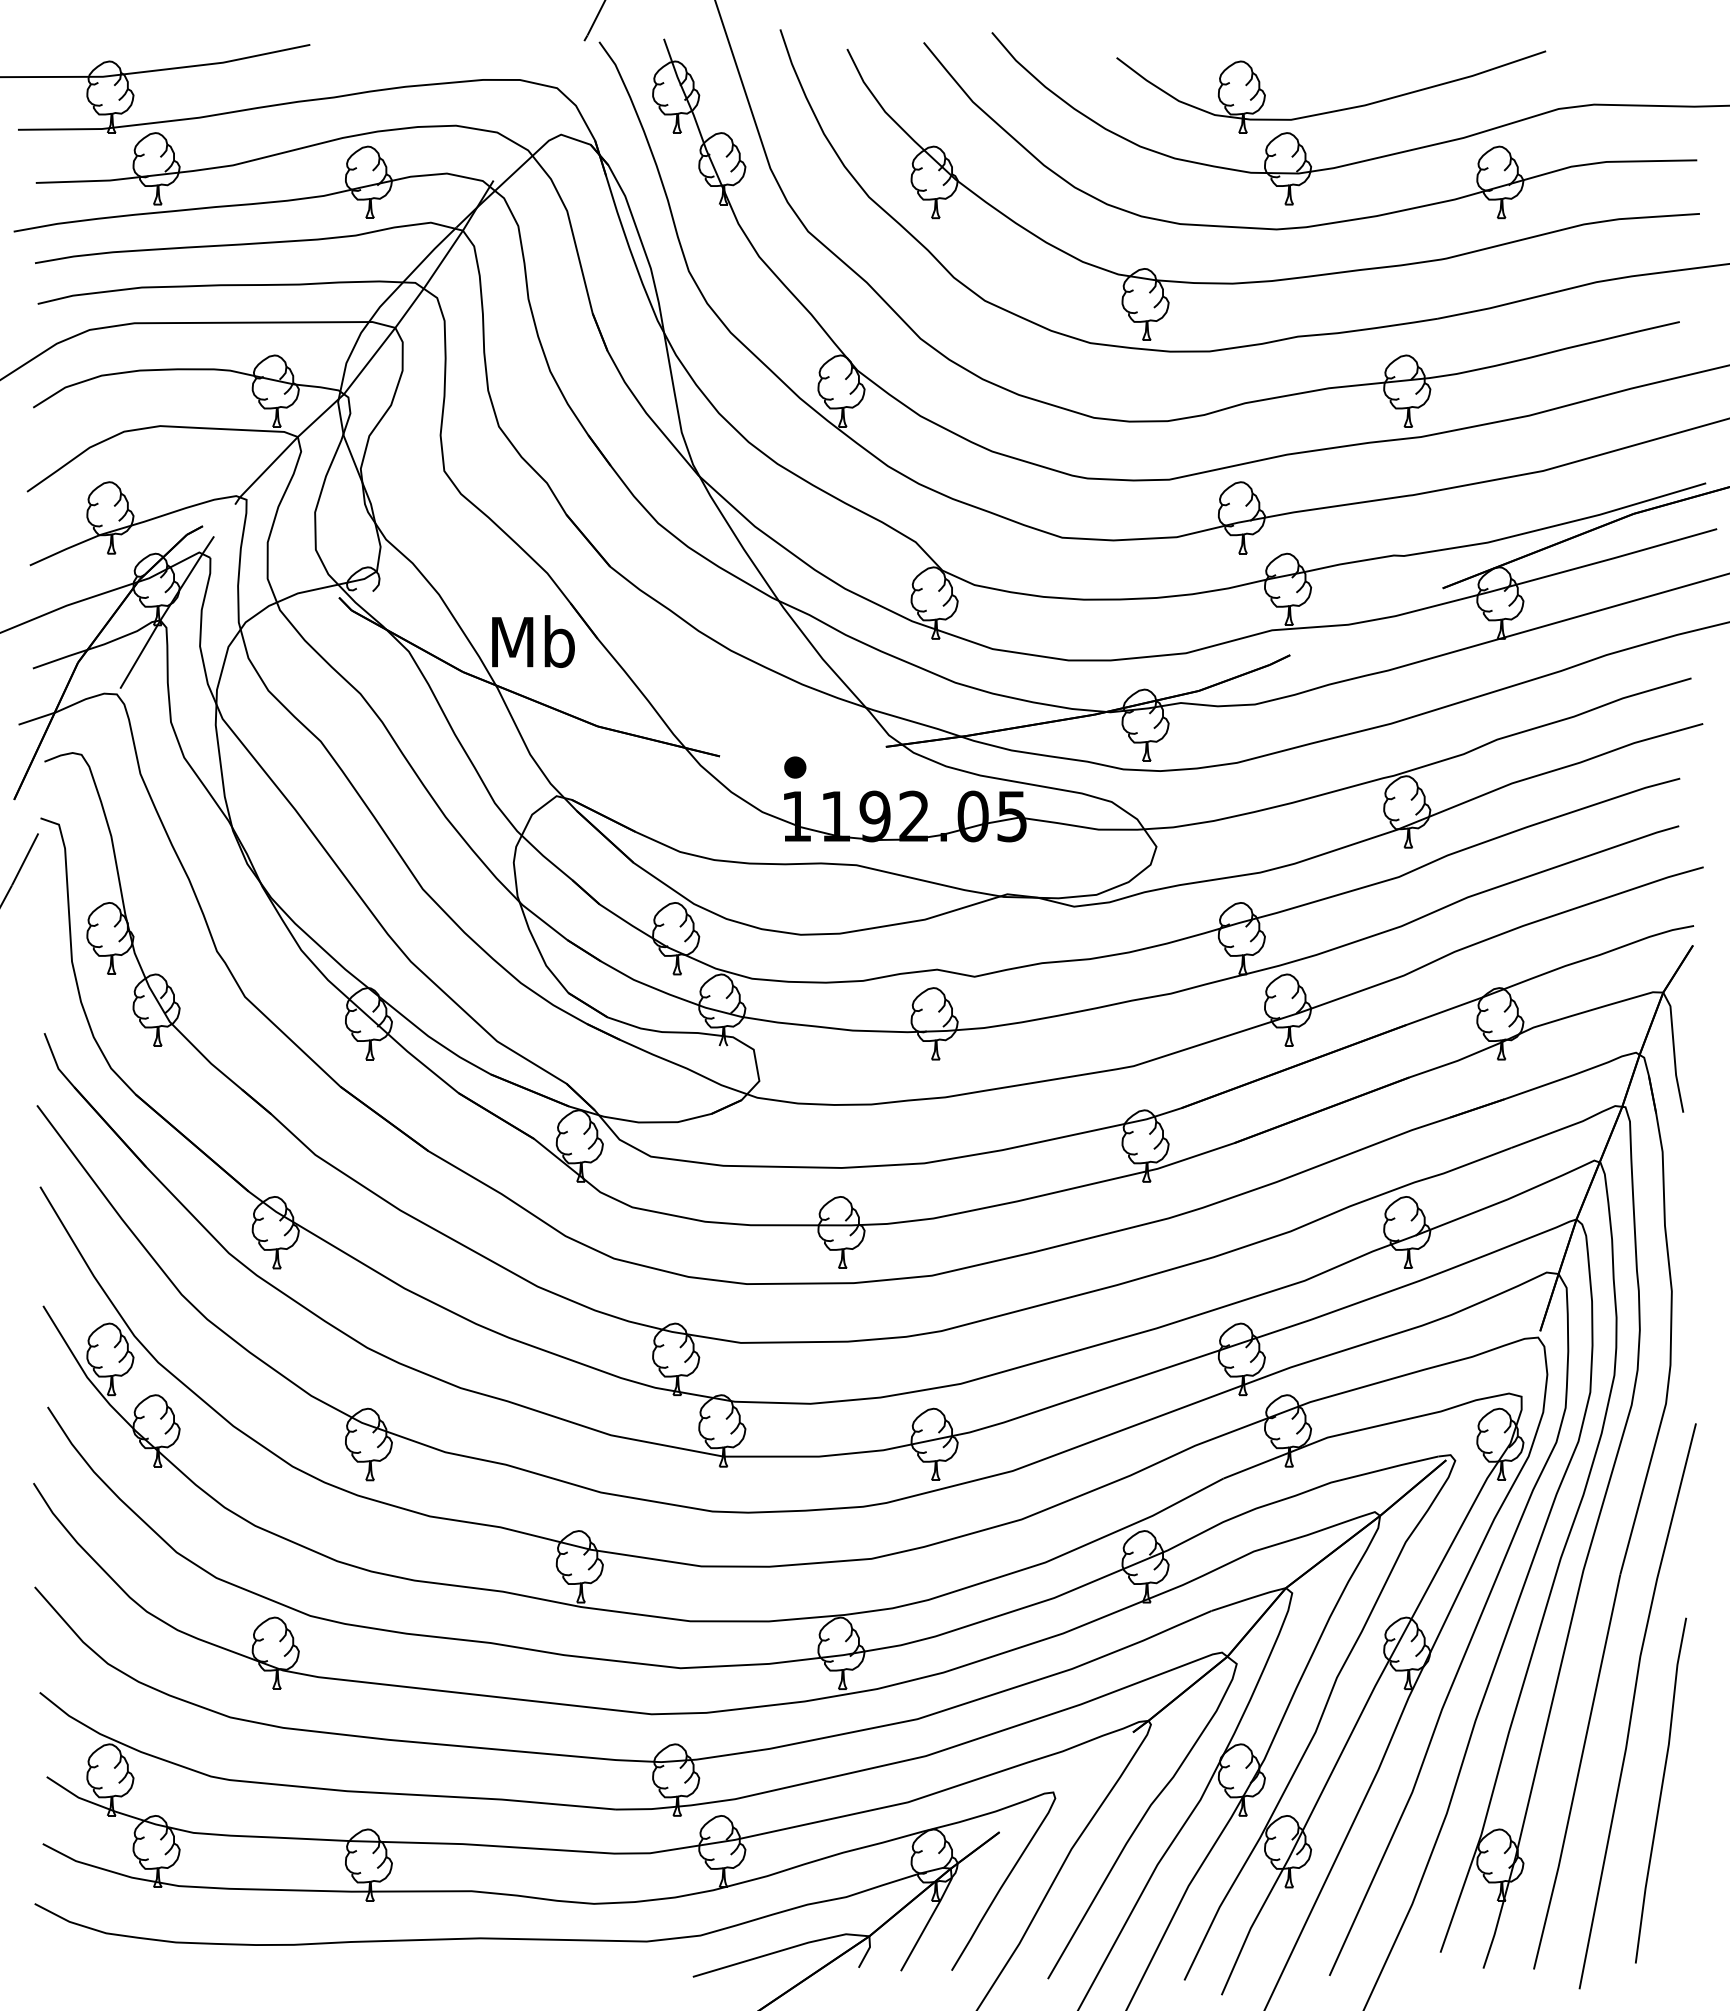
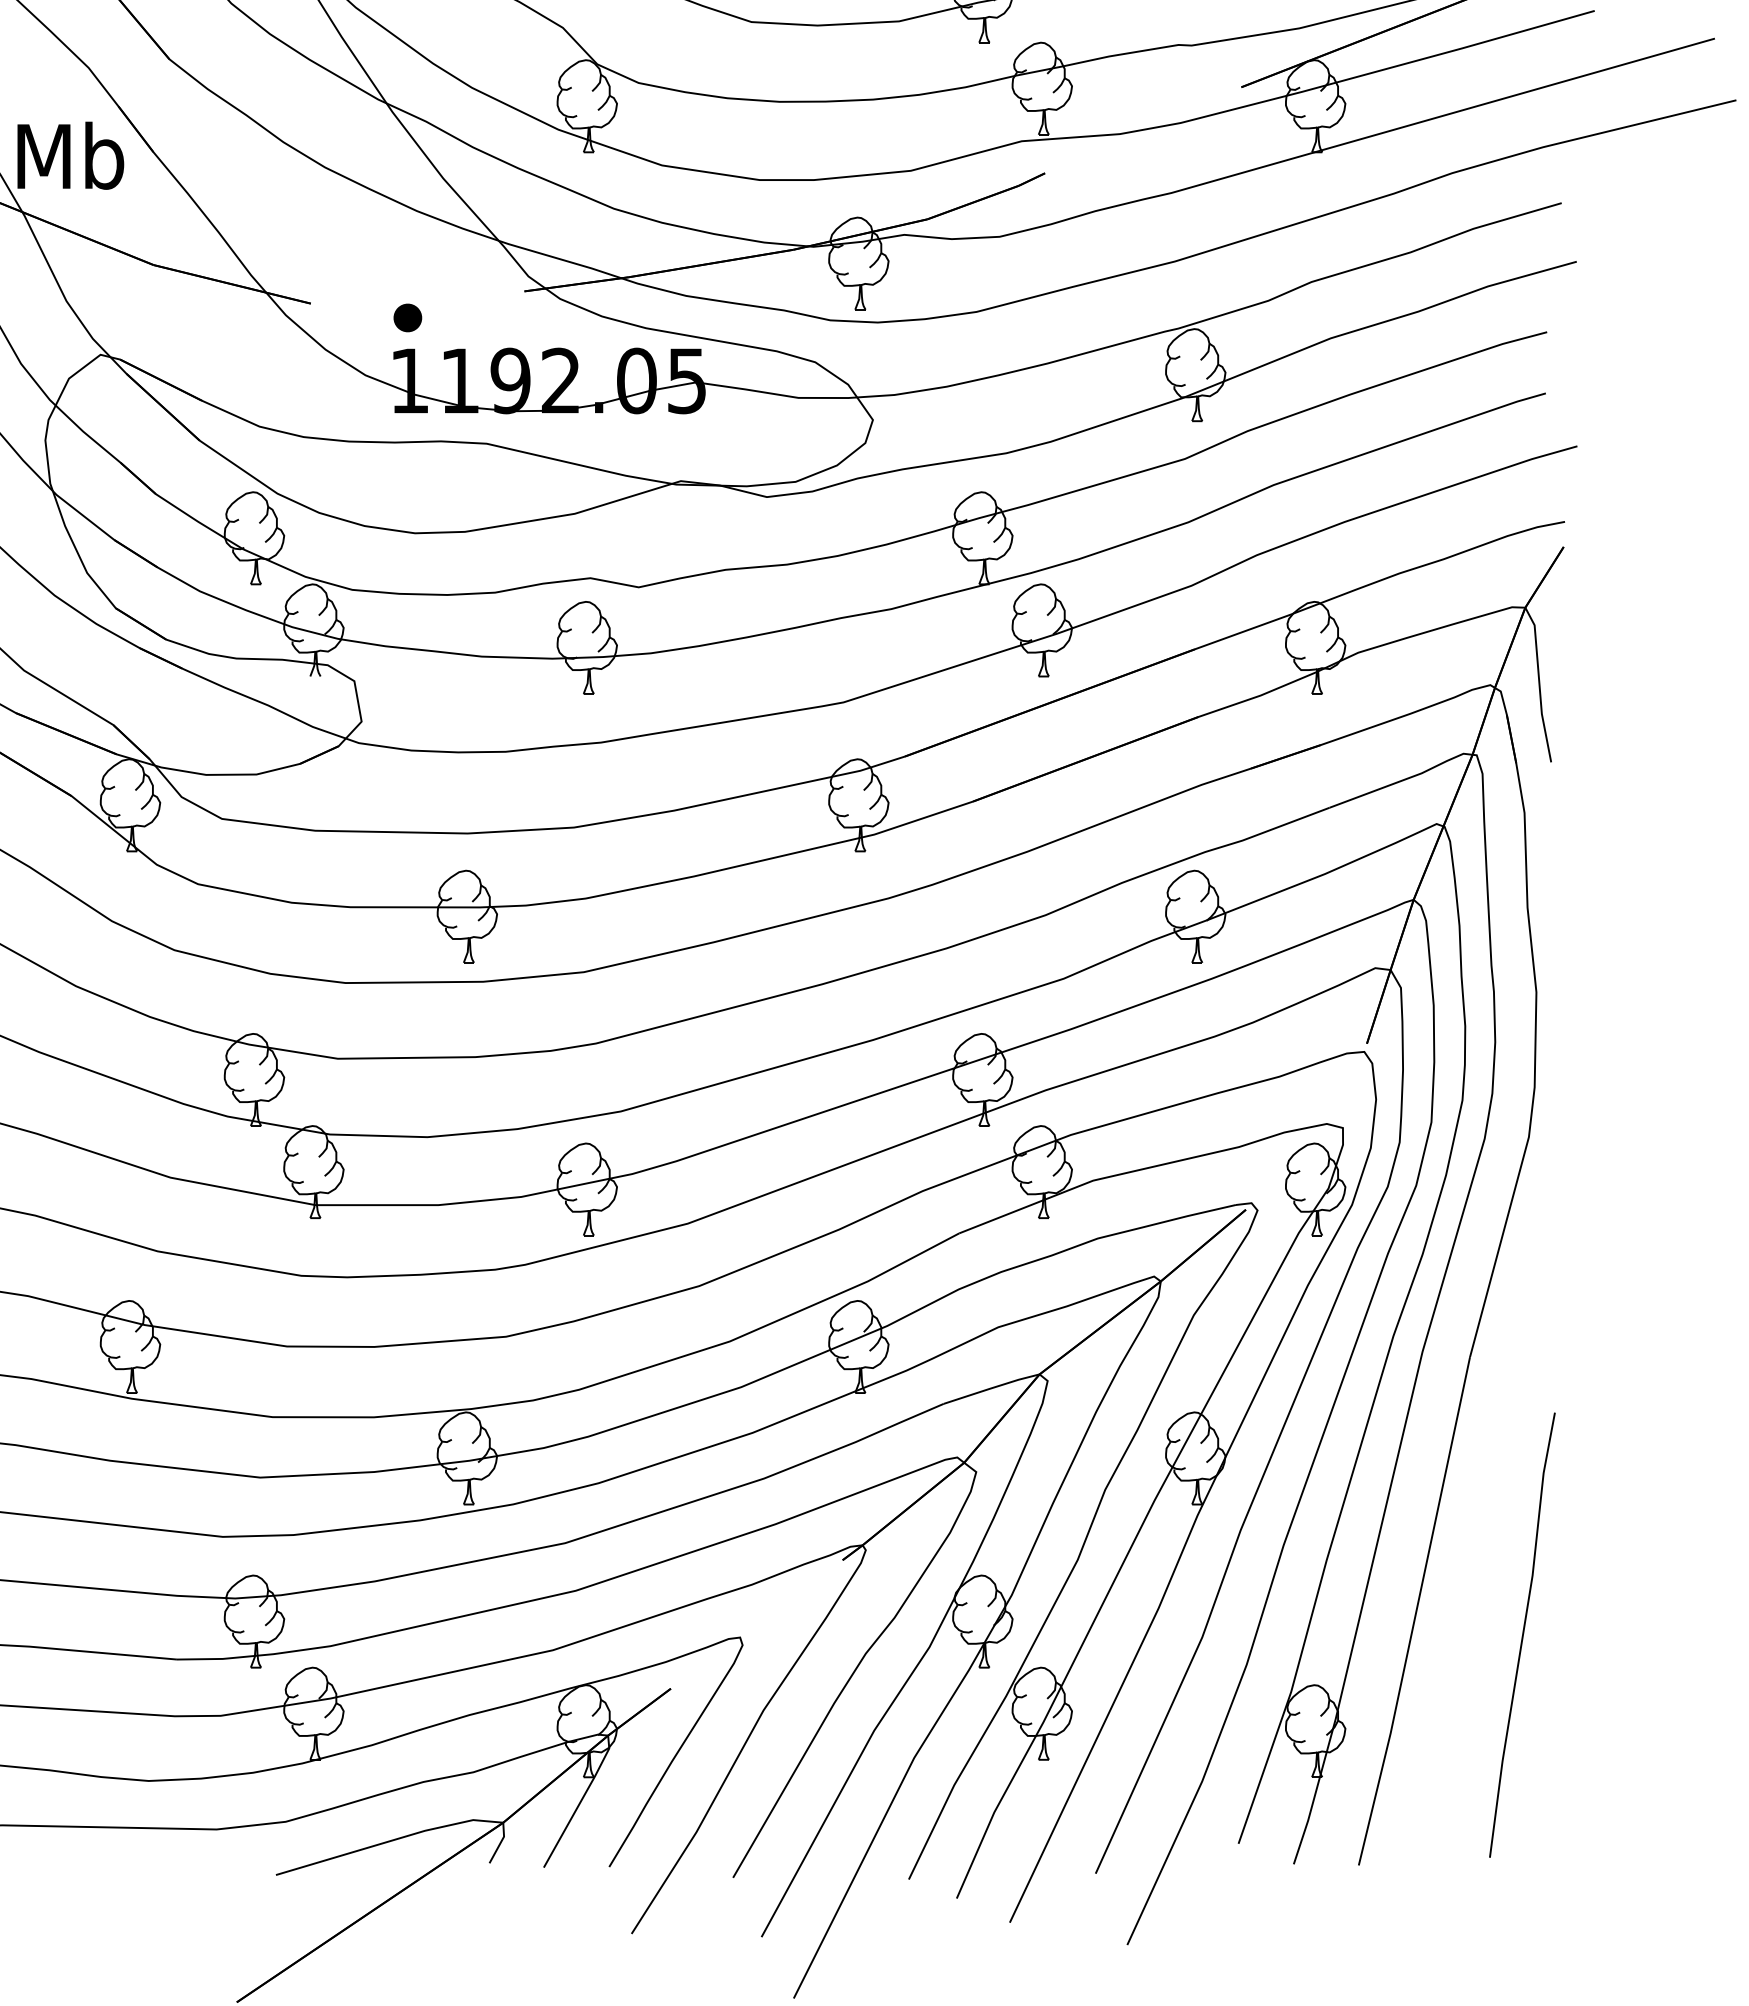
line: (1633, 1706) -> (1487, 1526), removed

